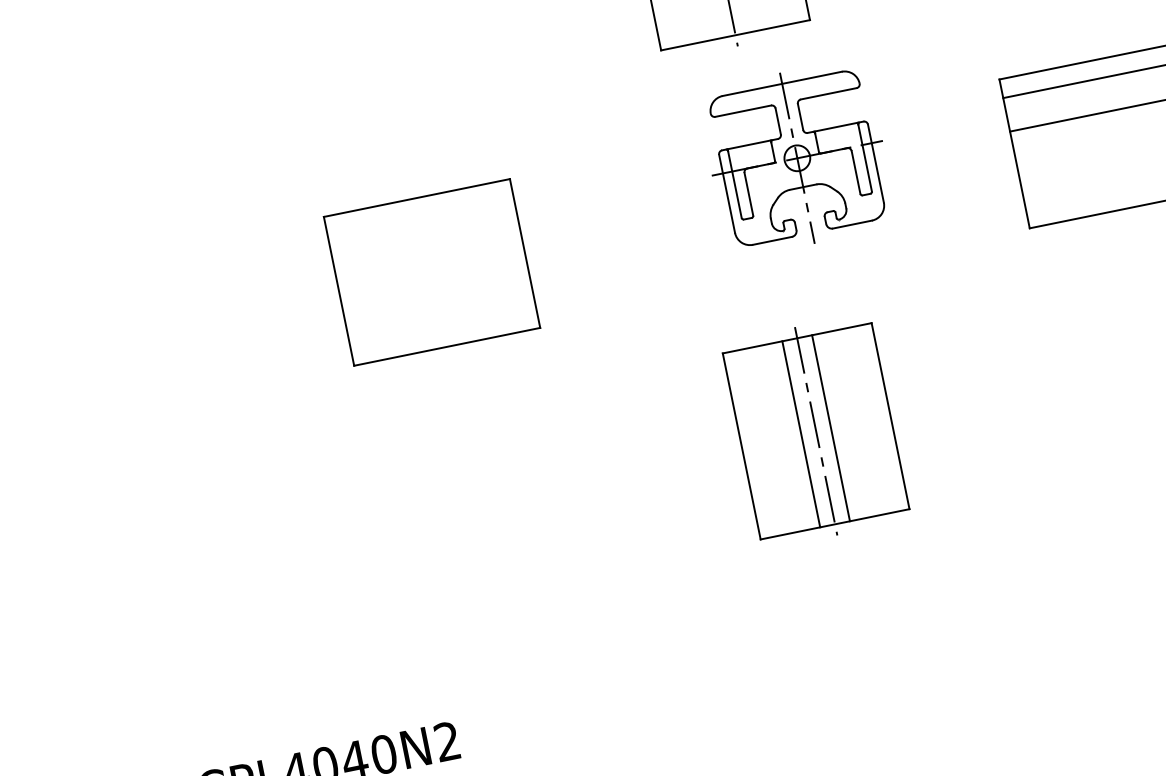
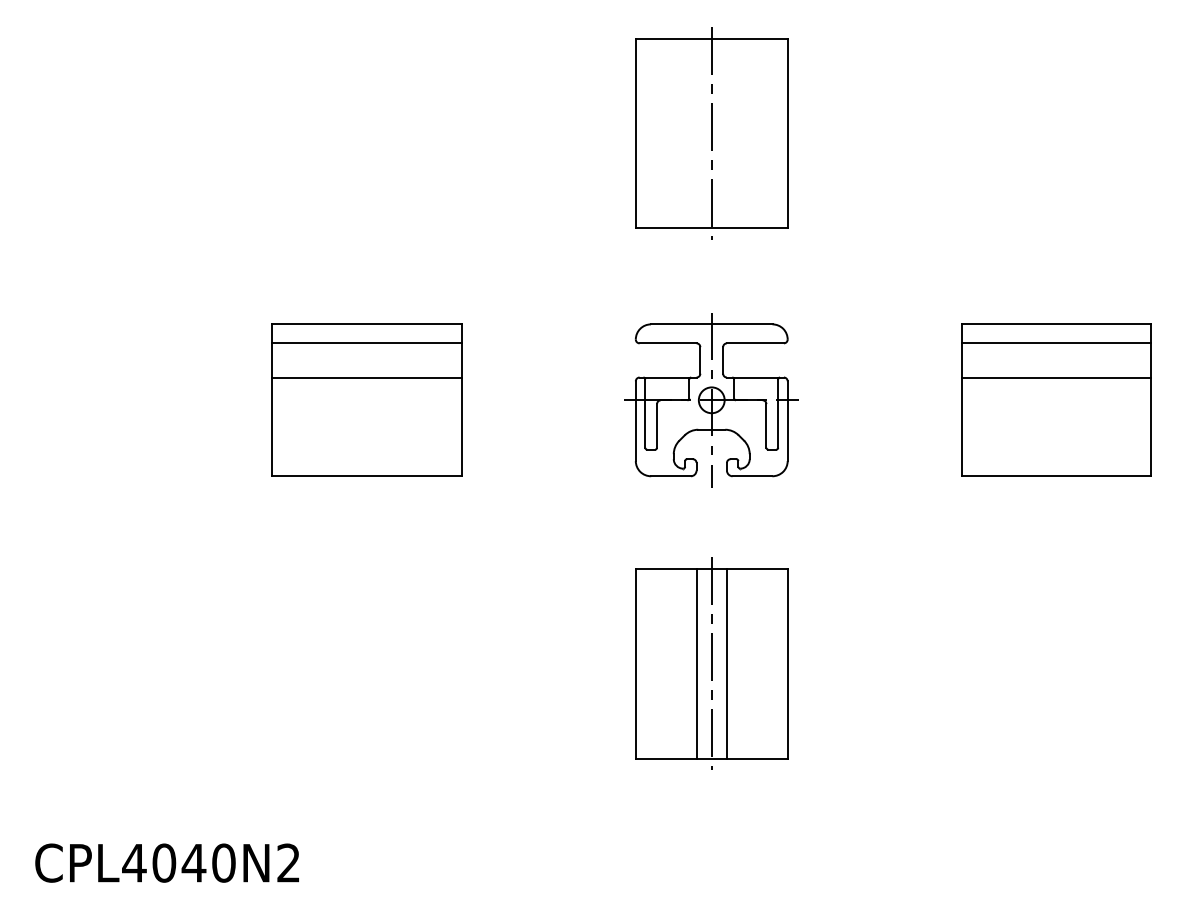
part: (797, 158) -> (711, 400), moved
line: (420, 216) -> (366, 343), added
line: (426, 250) -> (366, 377), added
part: (815, 431) -> (711, 663), moved

